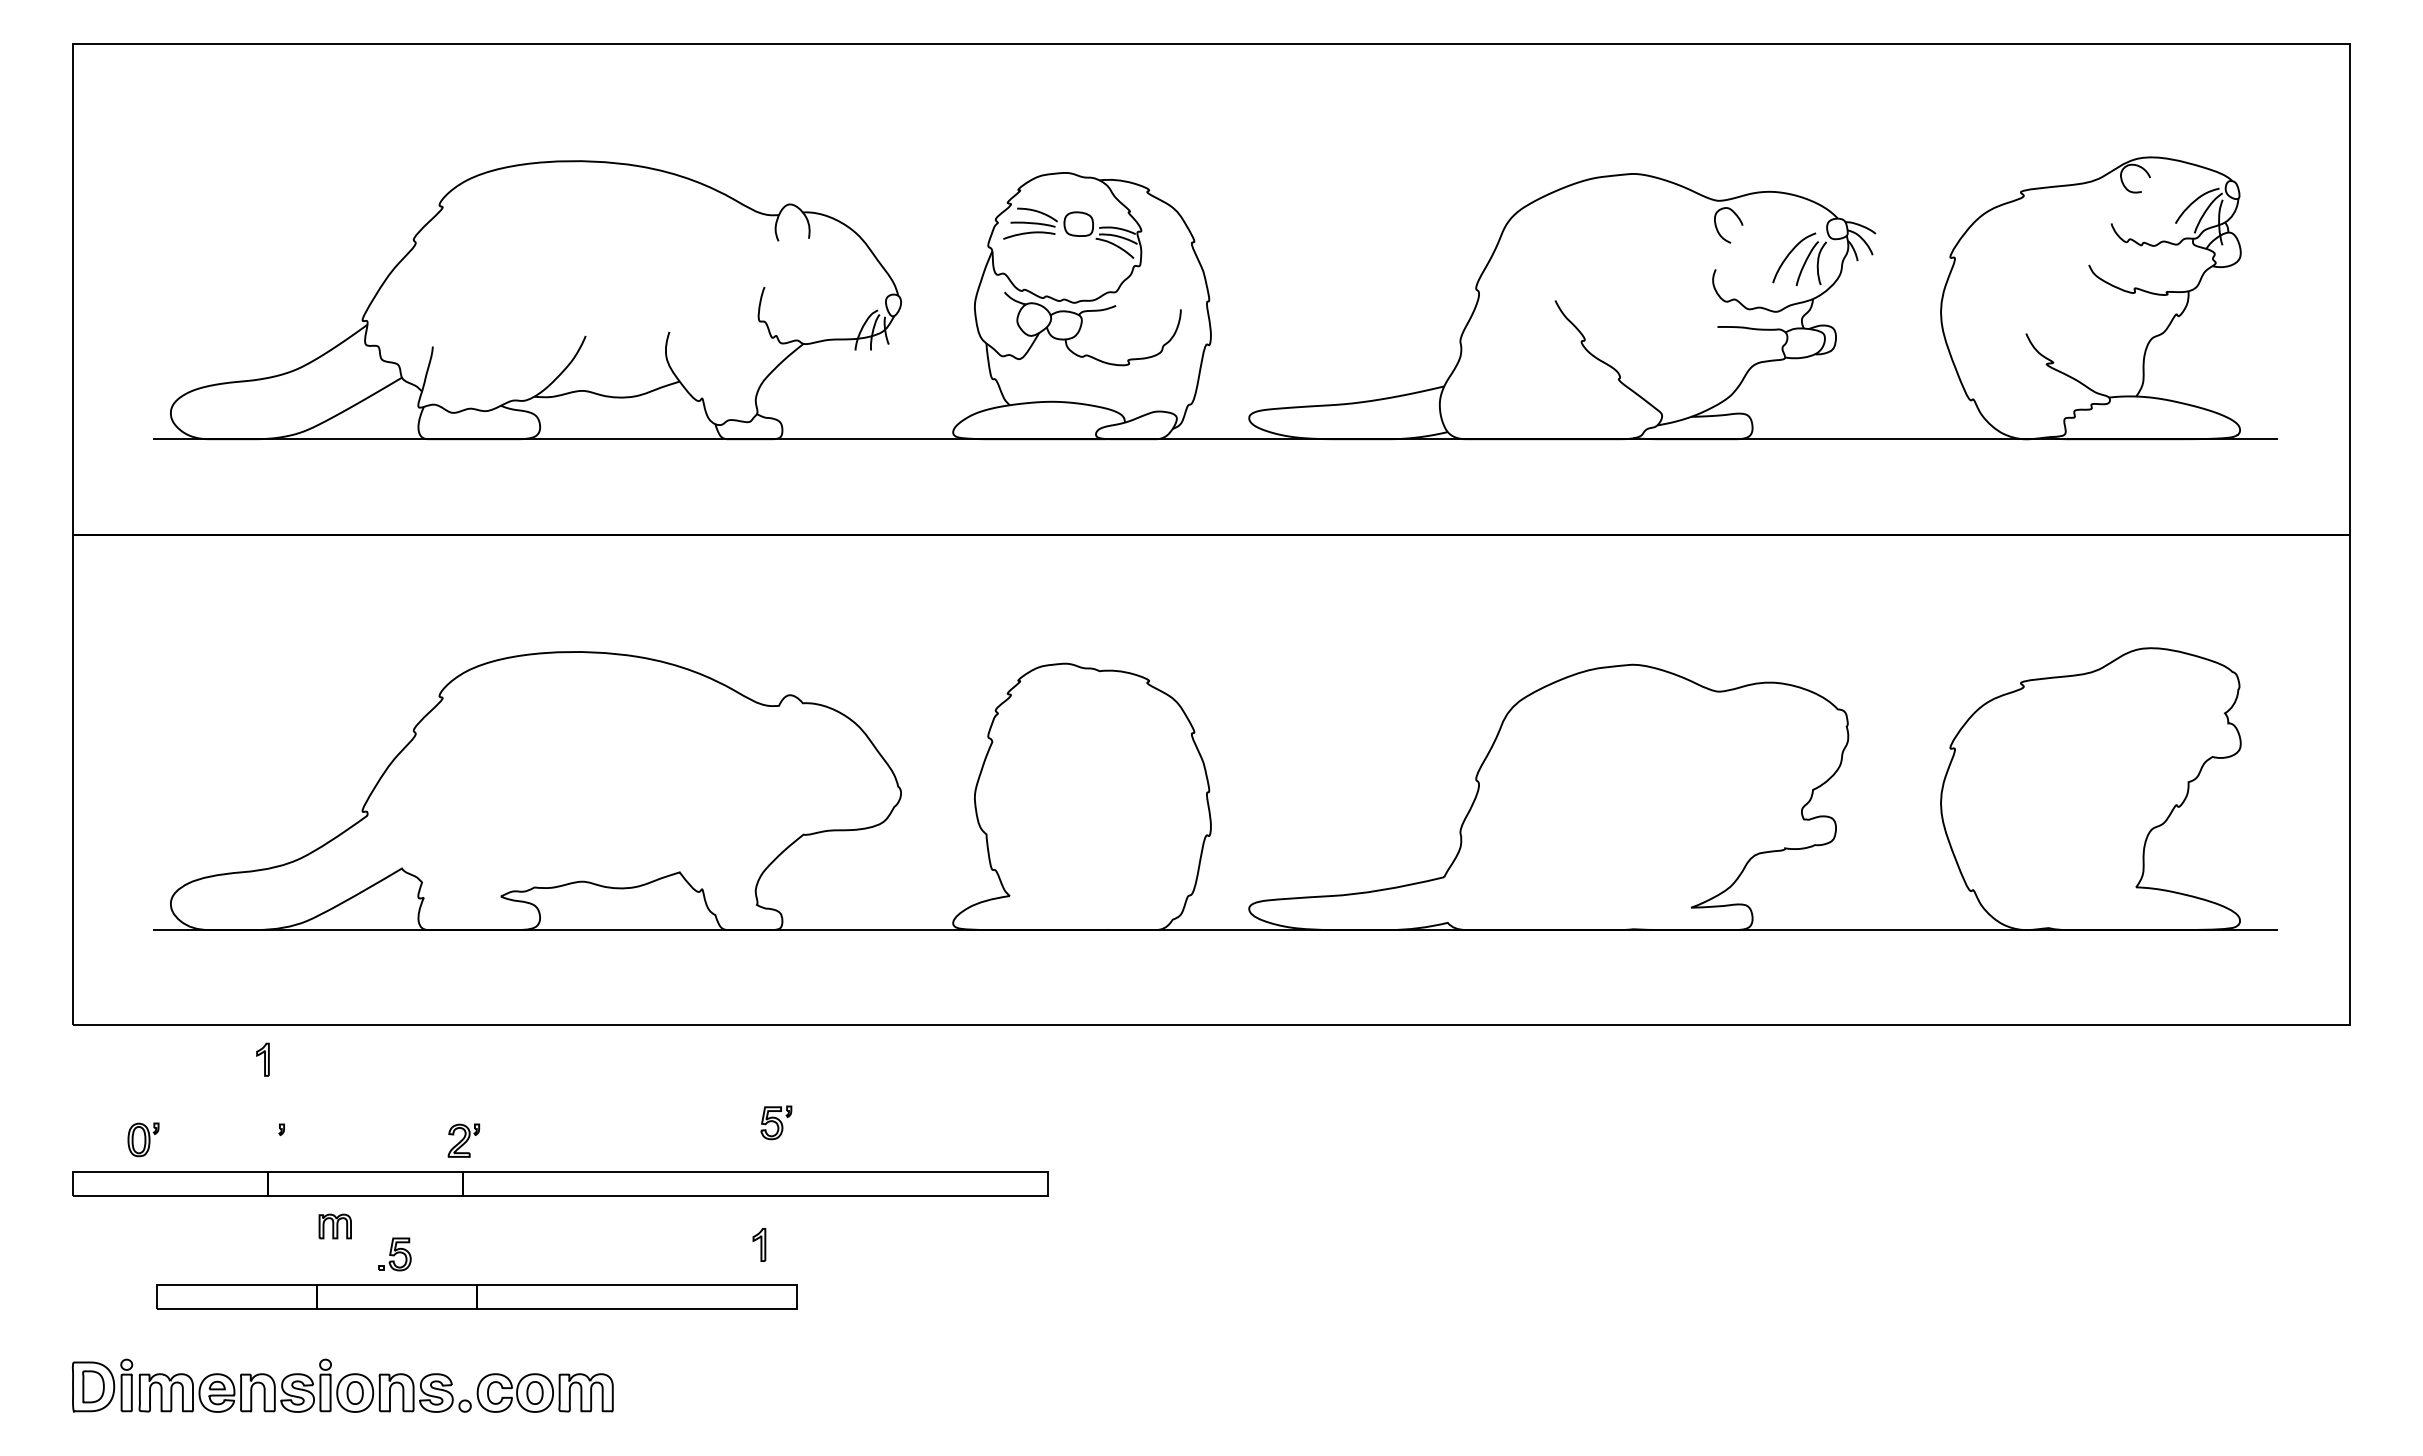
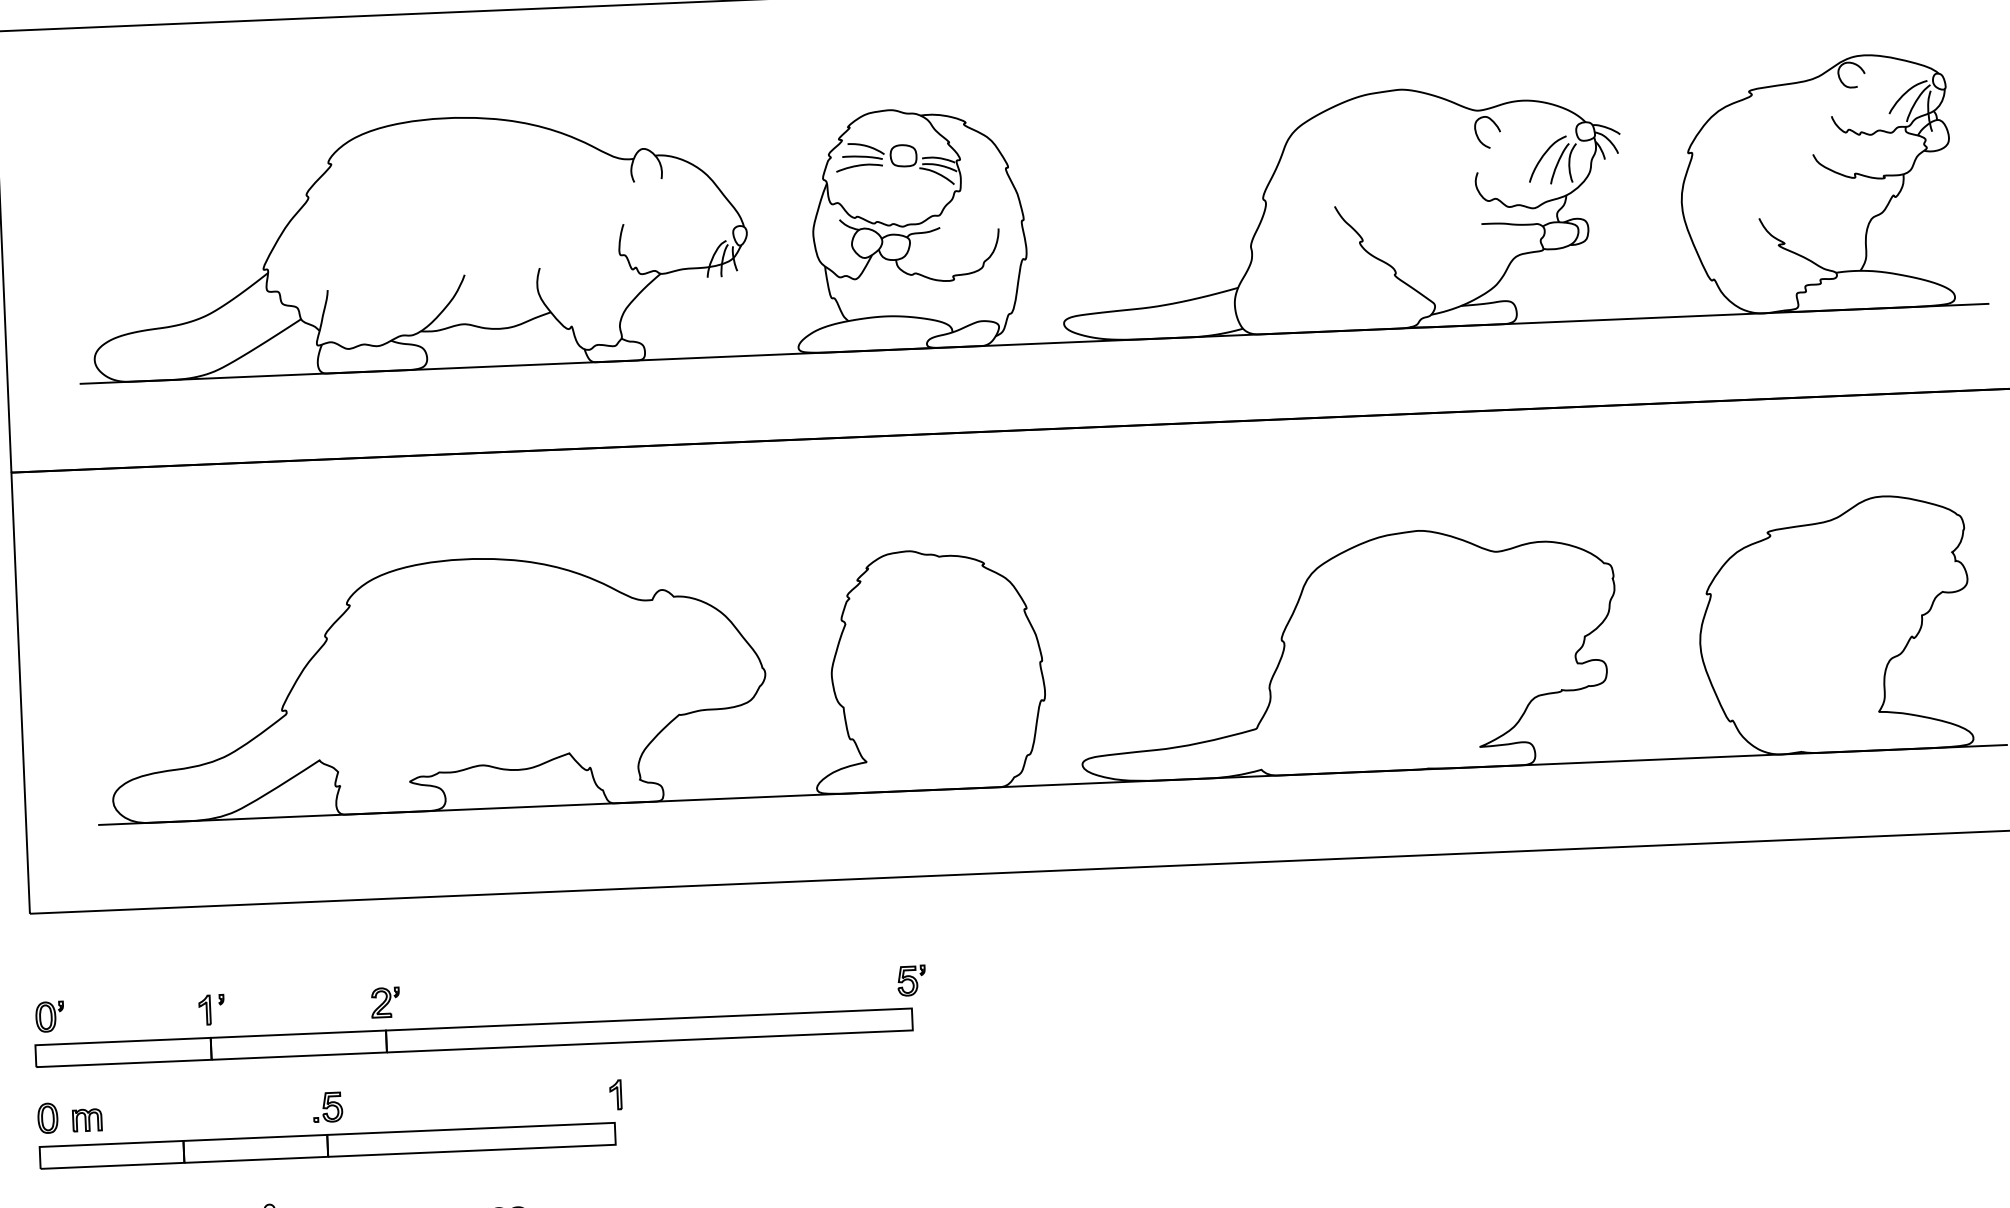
part: (262, 1059) -> (204, 1010), moved
part: (776, 1122) -> (911, 980), moved
part: (143, 1139) -> (49, 1016), moved
part: (334, 1226) -> (86, 1120), moved
part: (759, 1244) -> (615, 1094), moved
part: (83, 1253) -> (47, 1118), added
part: (476, 1296) -> (327, 1145), moved

